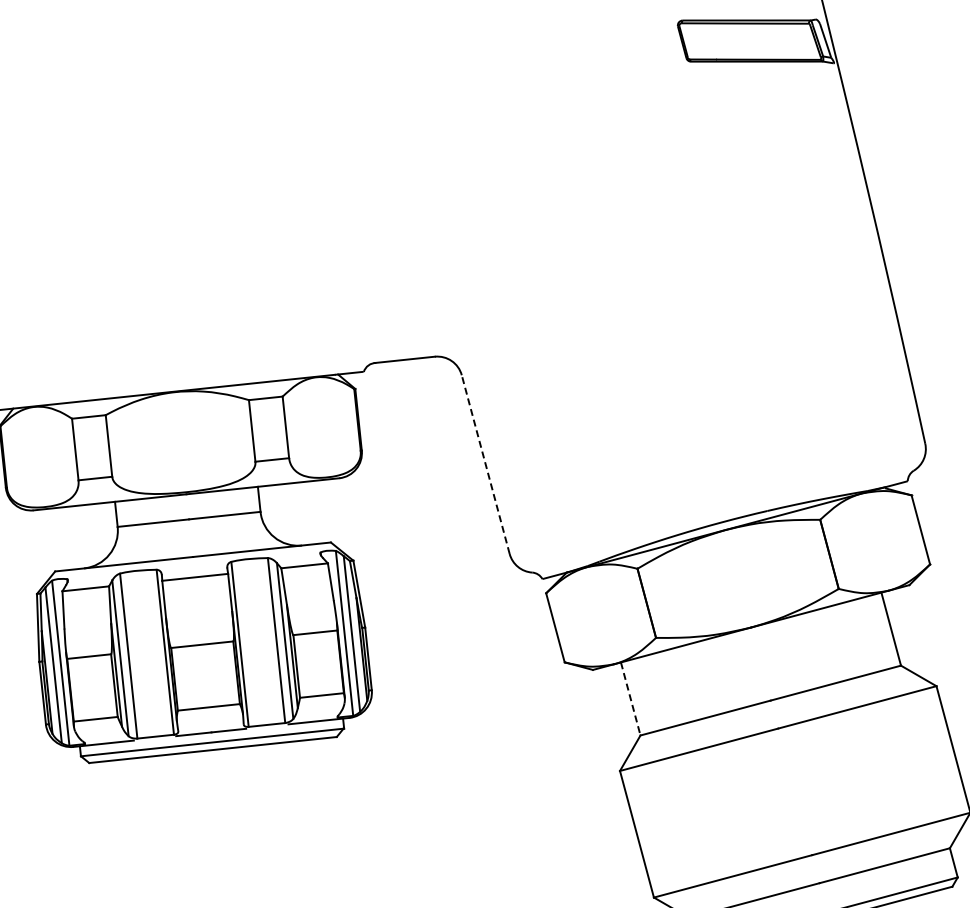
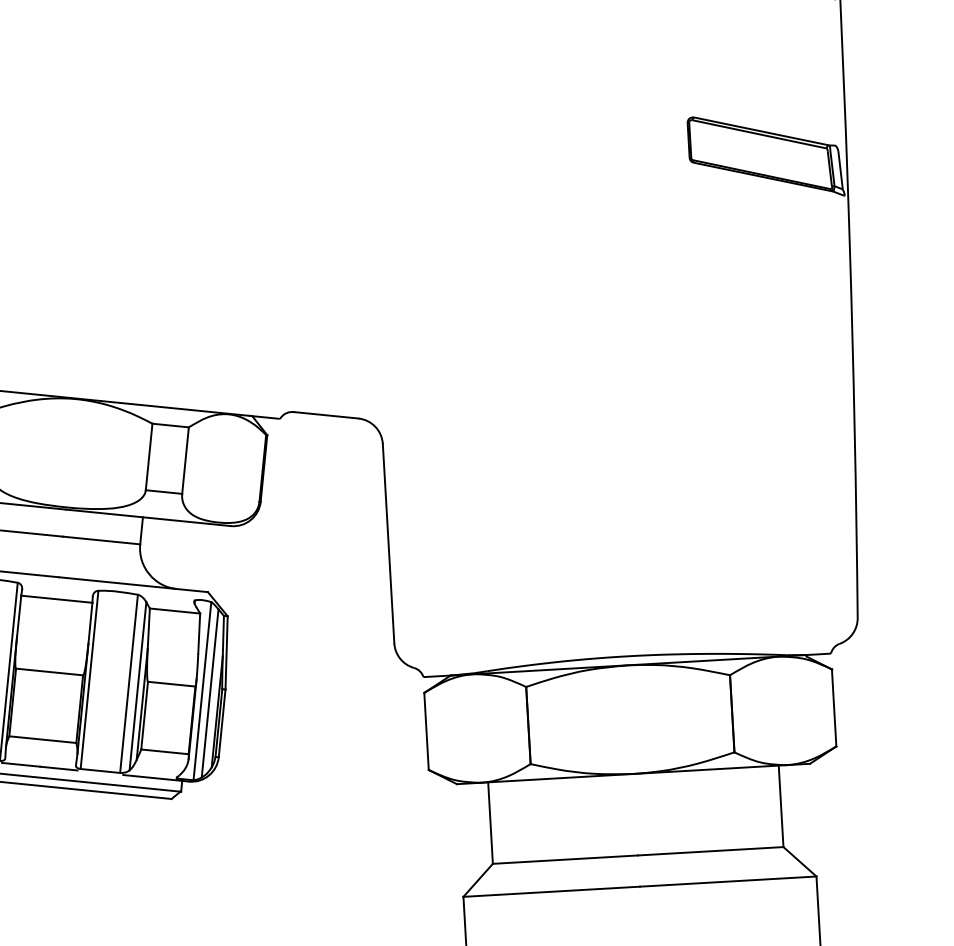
line: (485, 464) -> (388, 543), dashed -> solid
line: (630, 698) -> (490, 822), dashed -> solid

